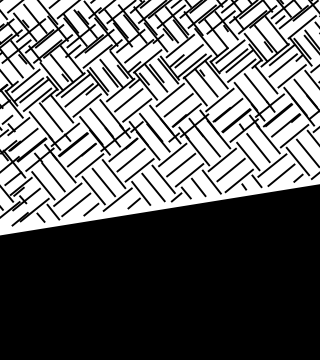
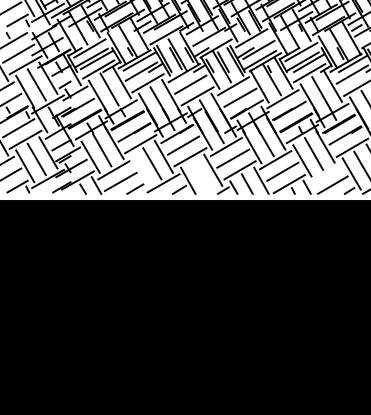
line: (272, 165) -> (325, 173), removed
line: (153, 187) -> (201, 176), removed
line: (93, 189) -> (140, 169), removed

